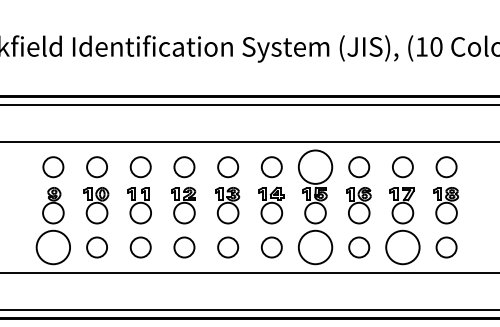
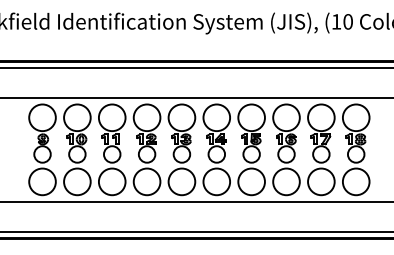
circle: (53, 166) -> (42, 117), size x1.67
circle: (96, 166) -> (76, 117), size x1.67
circle: (140, 166) -> (112, 117), size x1.67
circle: (184, 166) -> (147, 117), size x1.67
circle: (227, 166) -> (181, 117), size x1.67
circle: (271, 166) -> (216, 117), size x1.67
circle: (358, 166) -> (285, 117), size x1.67
circle: (402, 166) -> (321, 117), size x1.67
circle: (446, 166) -> (356, 117), size x1.67
circle: (96, 247) -> (76, 181), size x1.67
circle: (140, 247) -> (112, 181), size x1.67
circle: (184, 247) -> (147, 181), size x1.67
circle: (227, 247) -> (181, 181), size x1.67
circle: (271, 247) -> (216, 181), size x1.67
circle: (358, 247) -> (285, 181), size x1.67
circle: (446, 247) -> (356, 181), size x1.67

